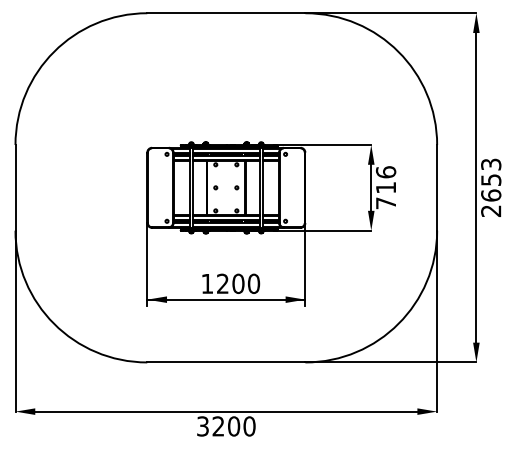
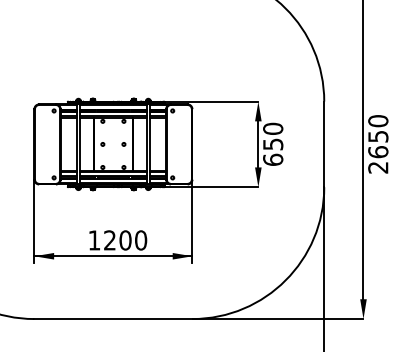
text: (491, 164) -> (378, 121), 2653 -> 2650
text: (385, 187) -> (272, 144), 716 -> 650

